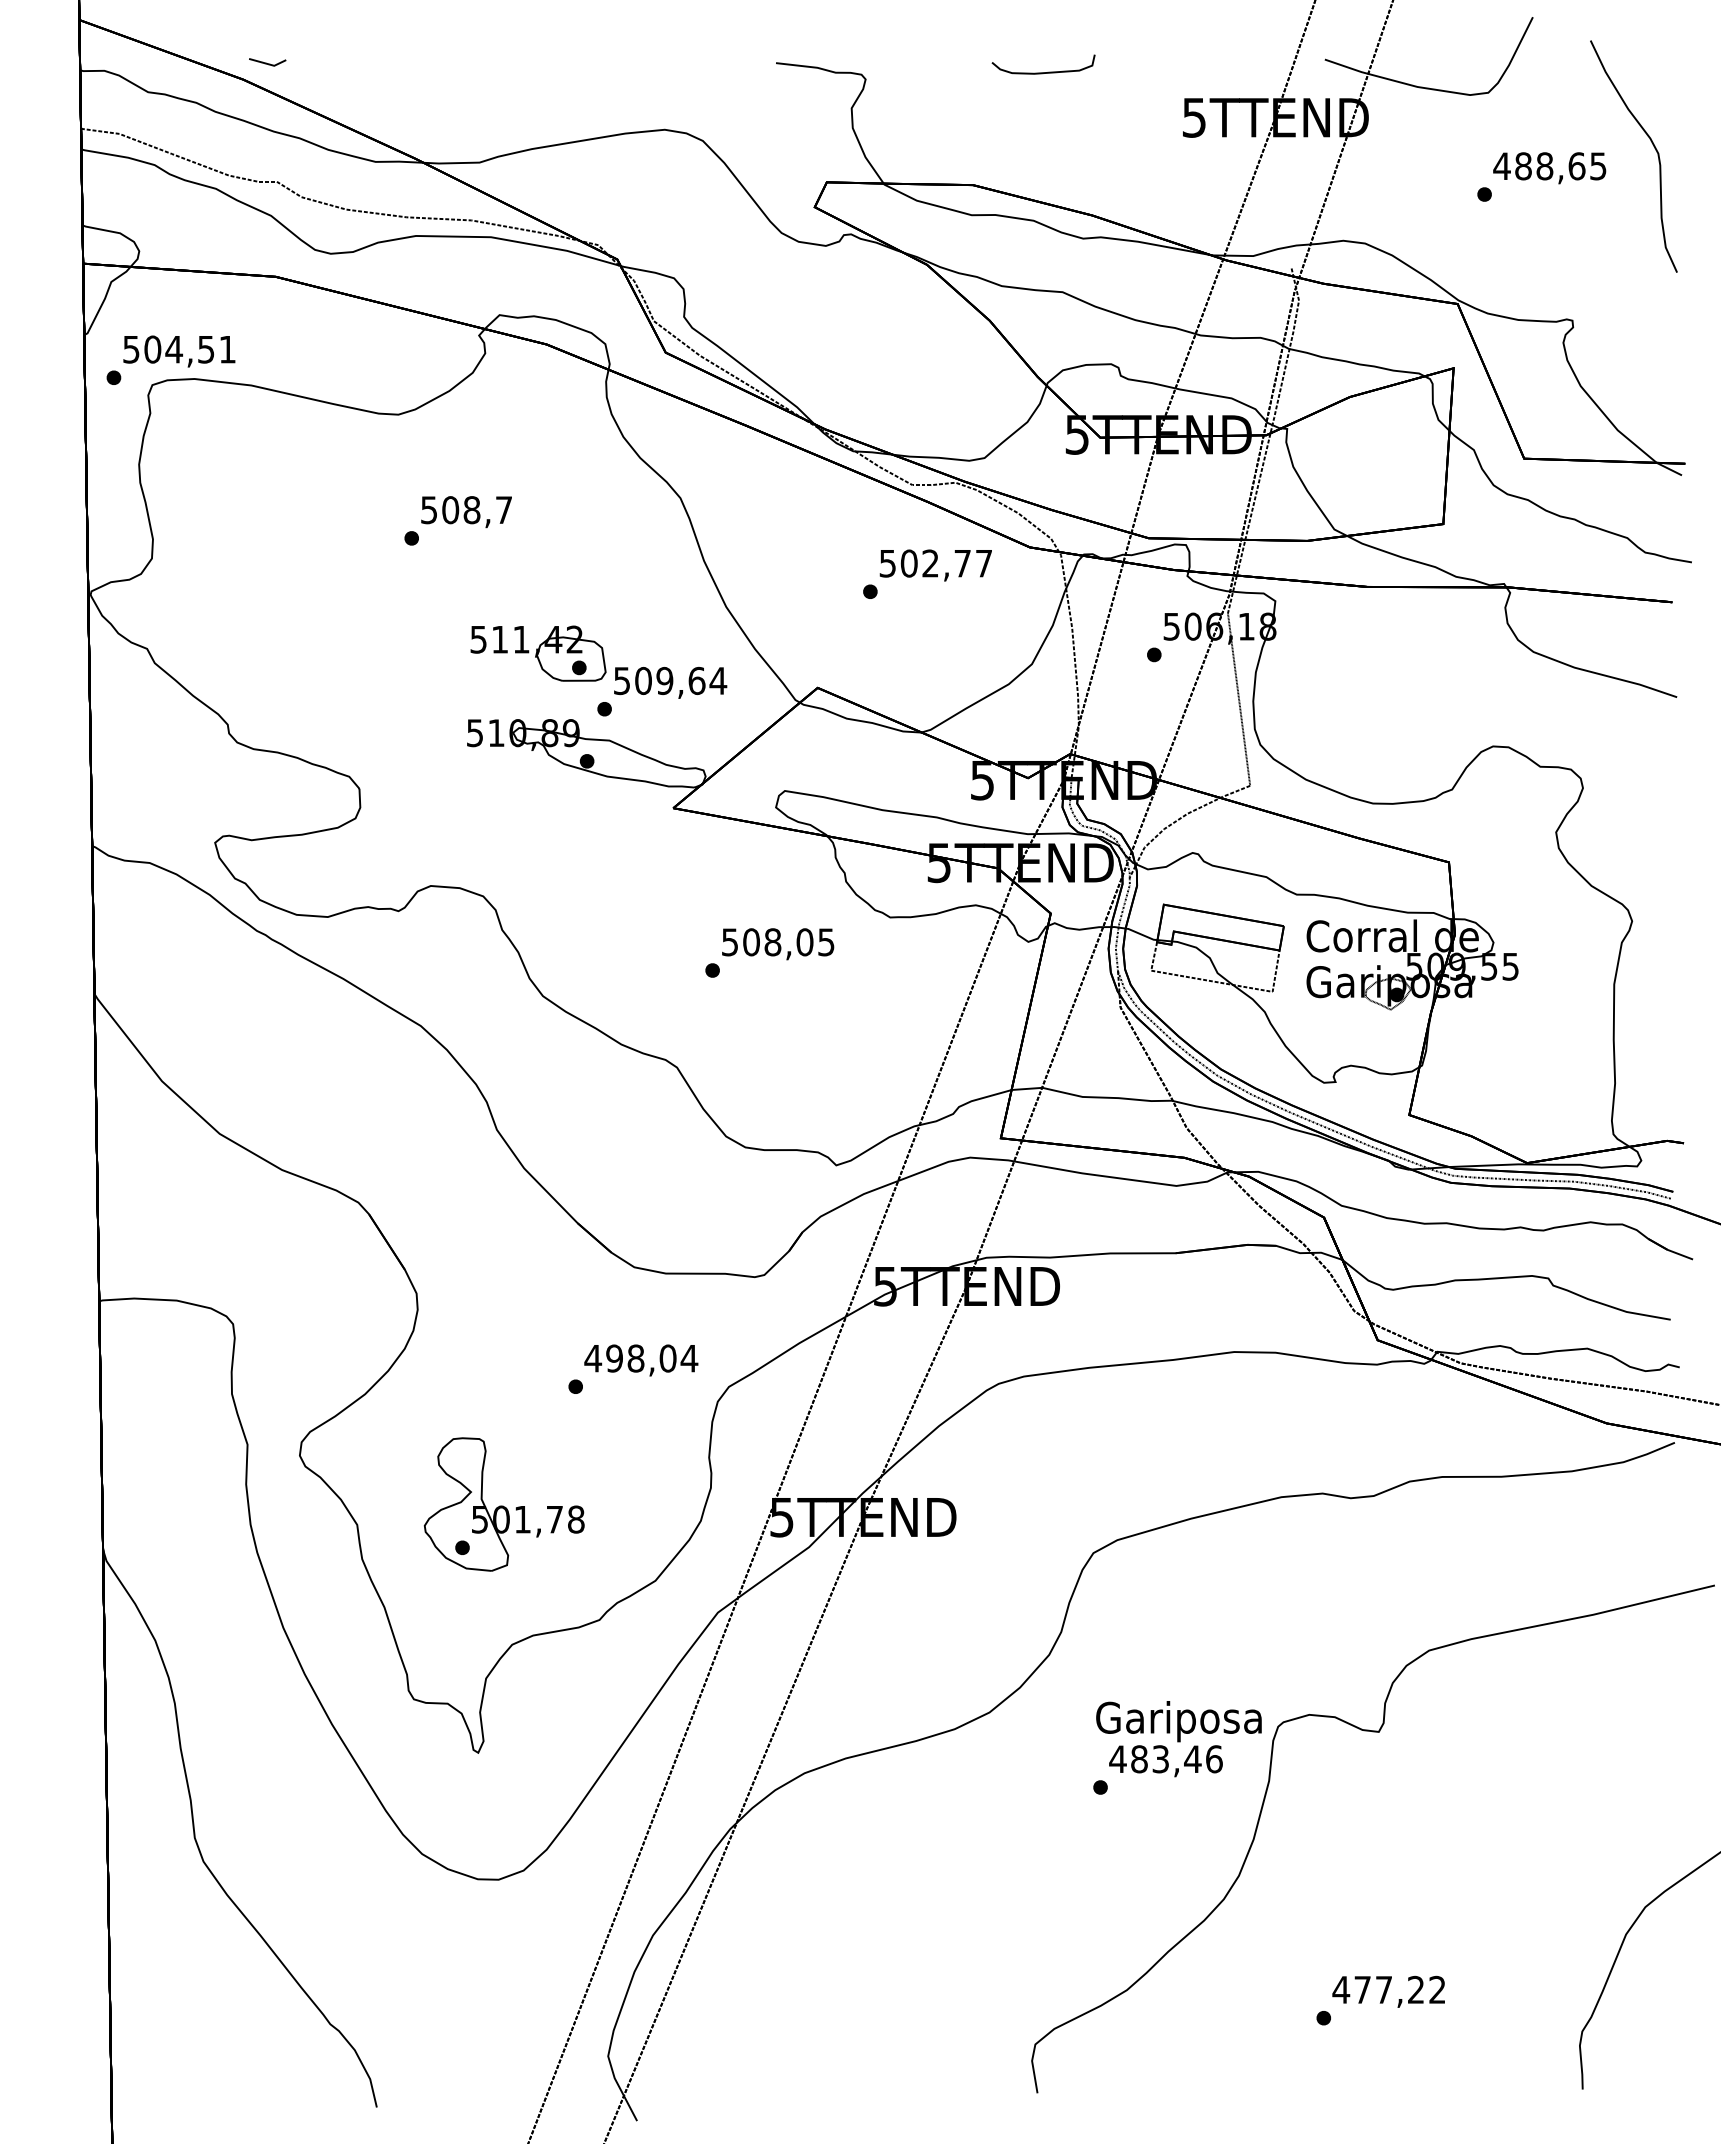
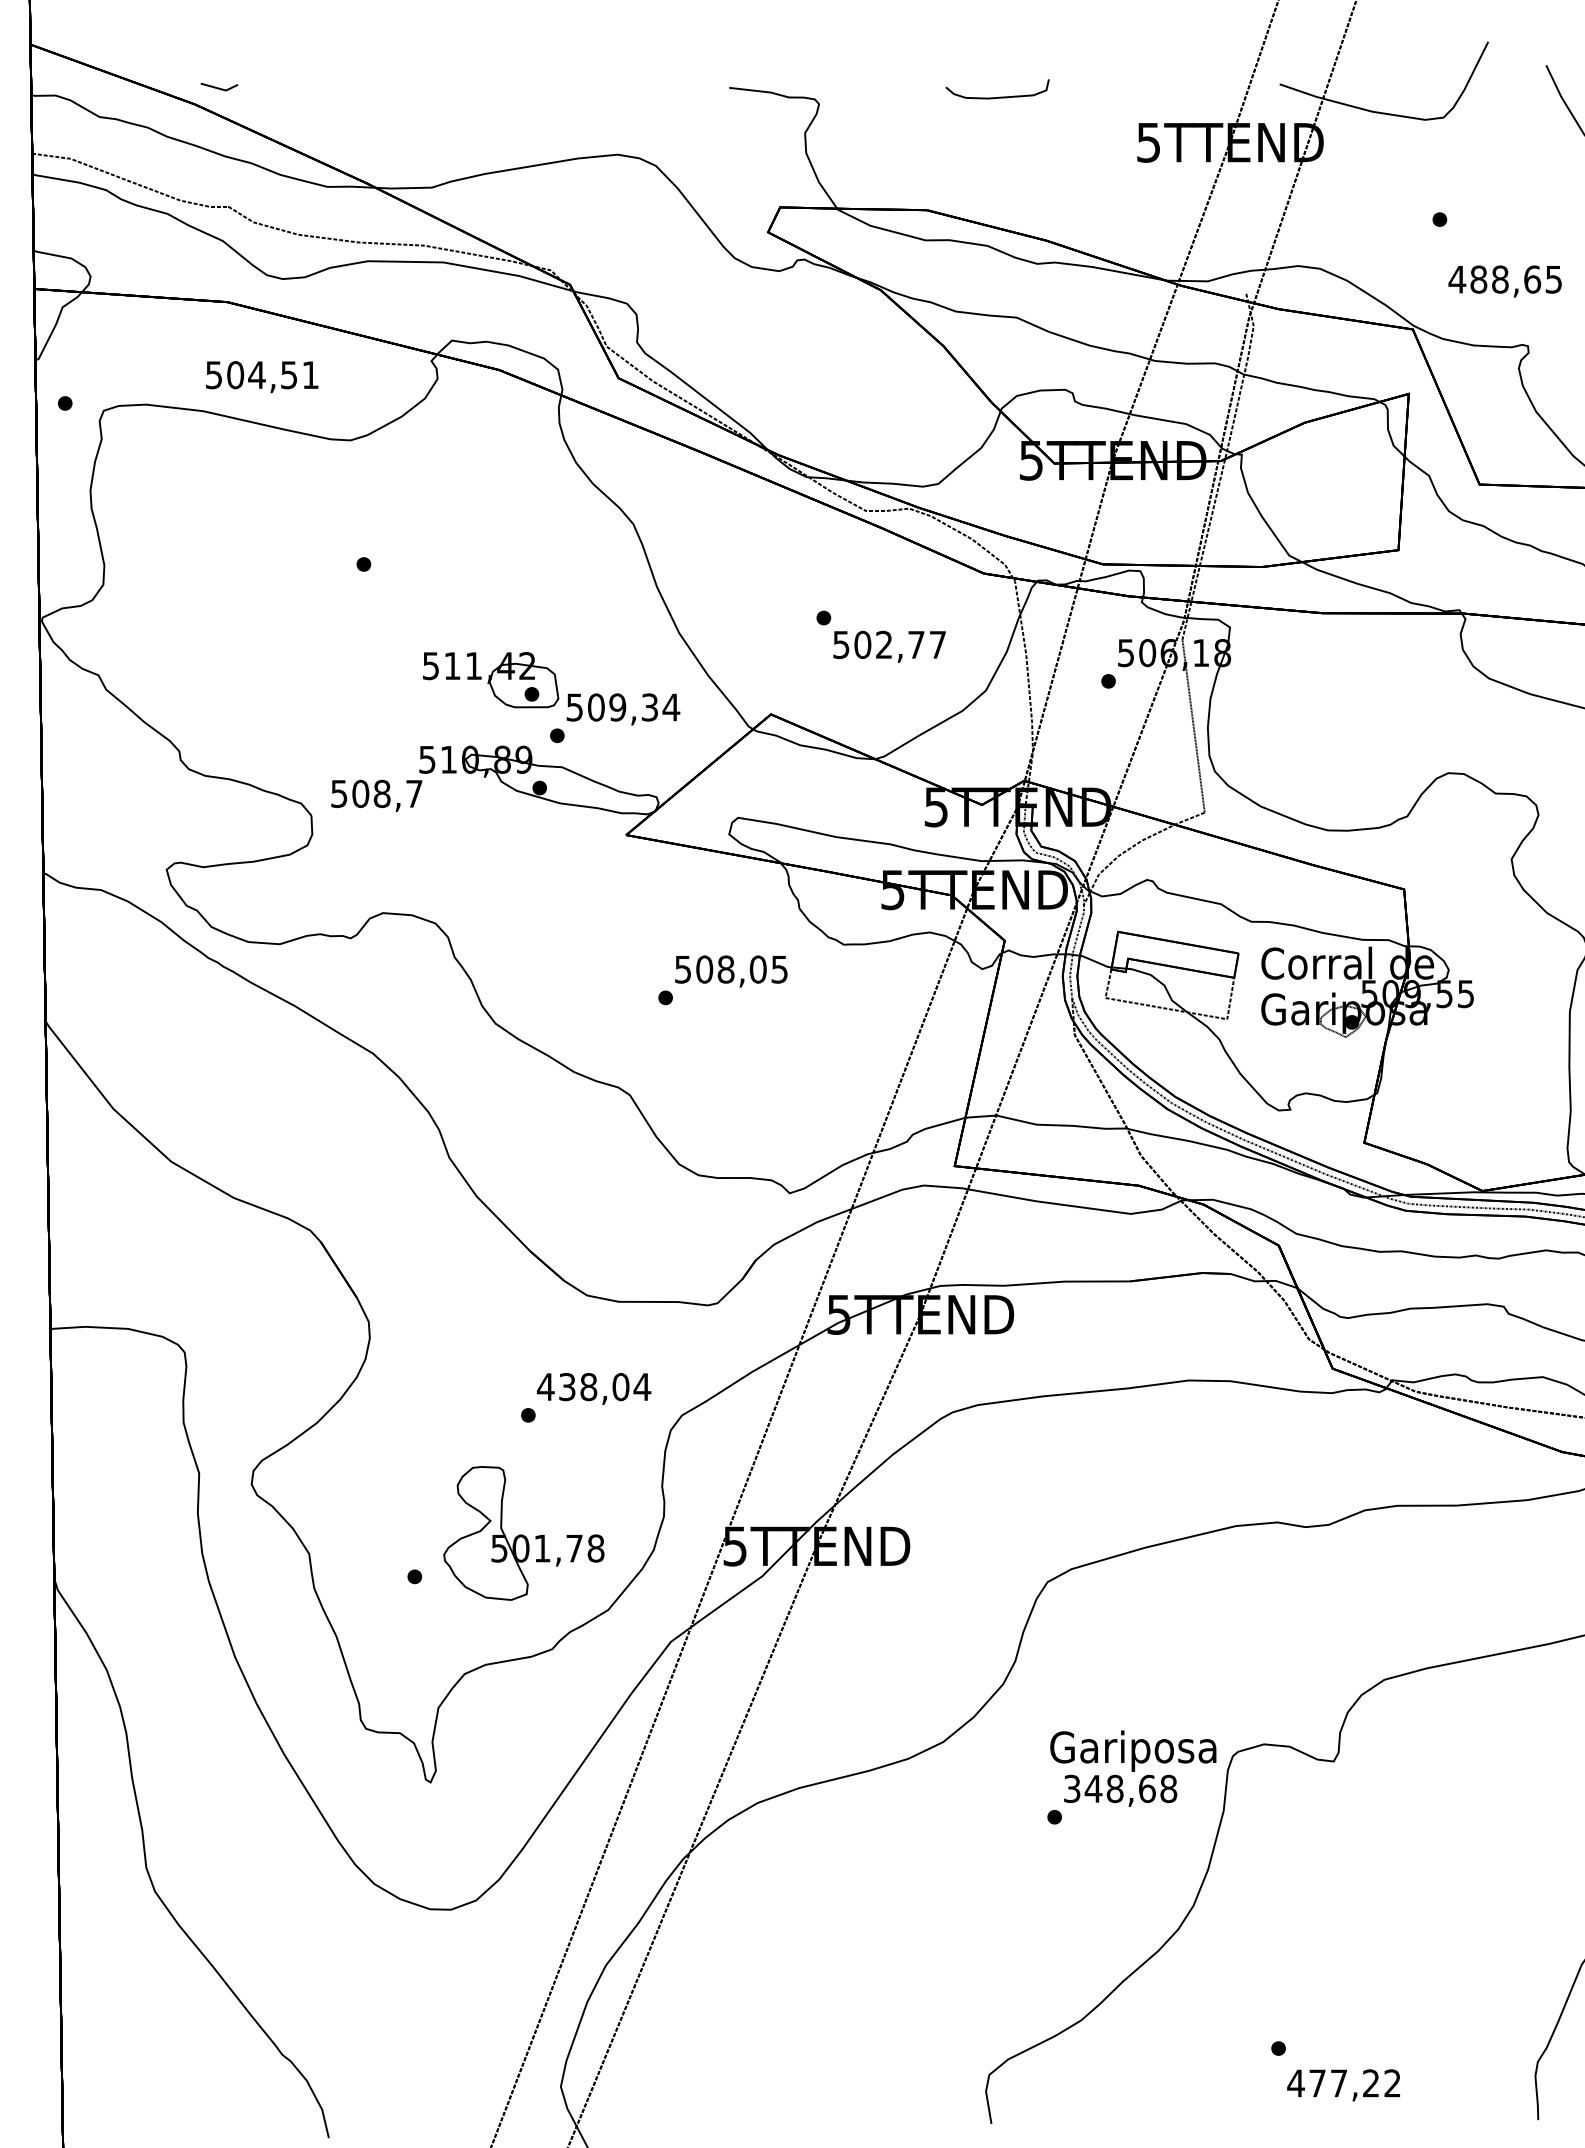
text: (1549, 168) -> (1504, 281), moved
text: (179, 351) -> (262, 377), moved
text: (466, 512) -> (376, 796), moved
text: (935, 565) -> (889, 646), moved
text: (696, 680) -> (649, 707), 509,64 -> 509,34
text: (614, 1358) -> (567, 1386), 498,04 -> 438,04
part: (503, 1504) -> (523, 1533), moved
text: (1165, 1759) -> (1119, 1789), 483,46 -> 348,68
text: (1388, 1991) -> (1343, 2085), moved

